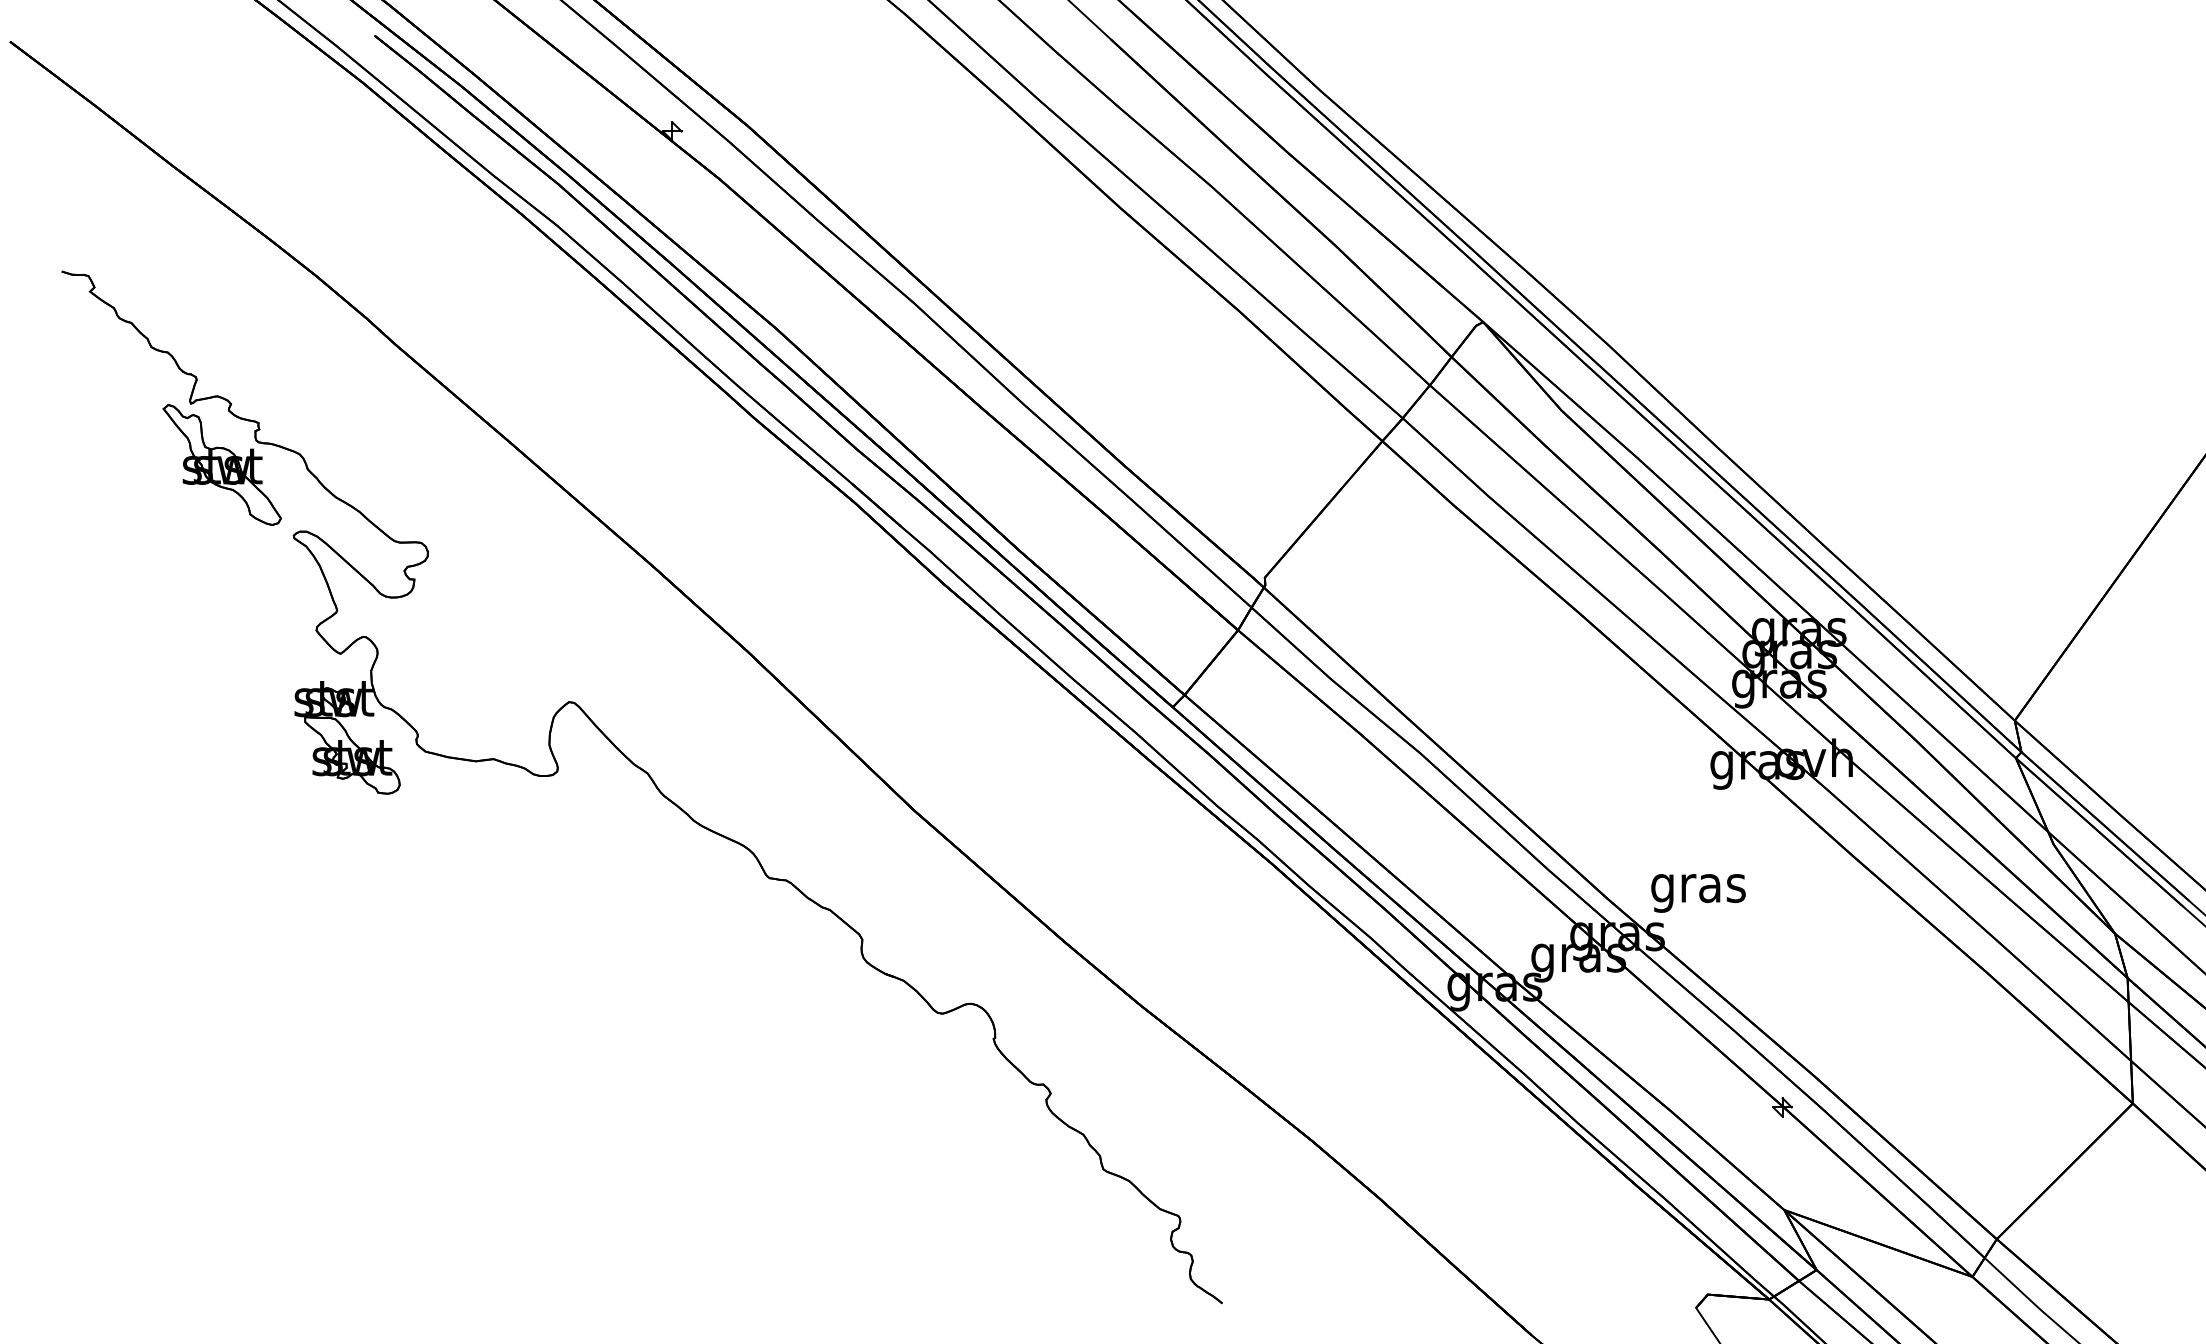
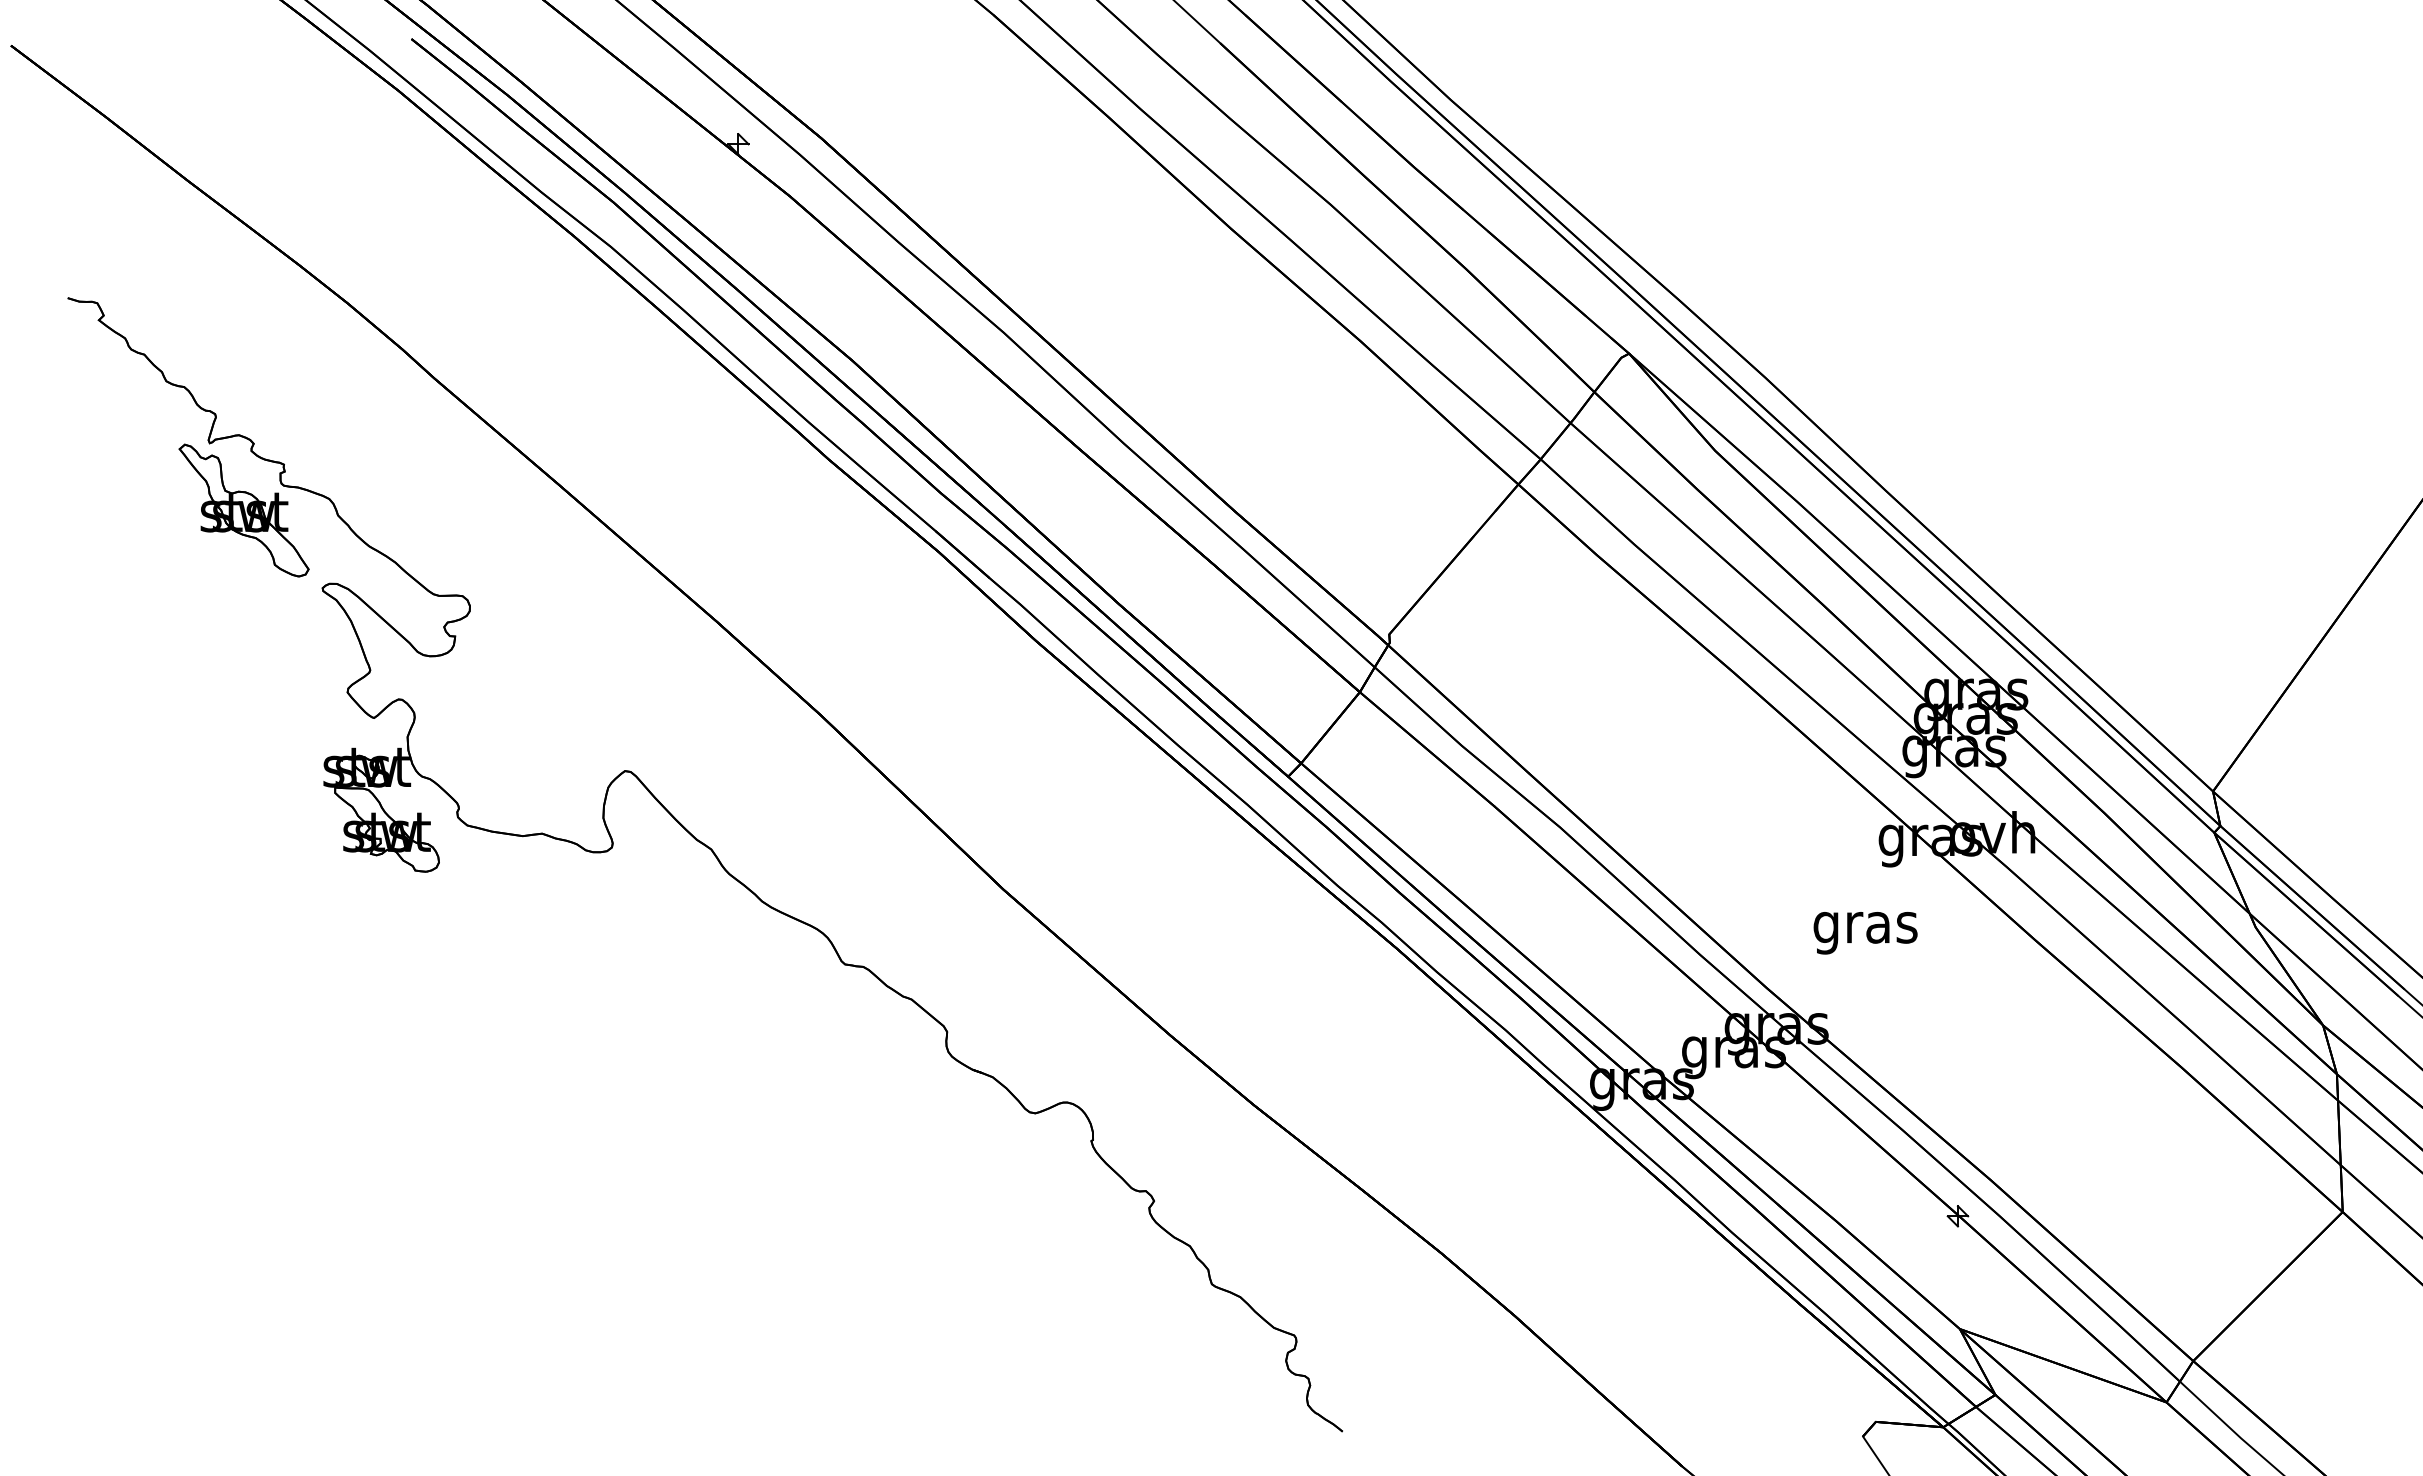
text: (1698, 893) -> (1865, 933), moved

